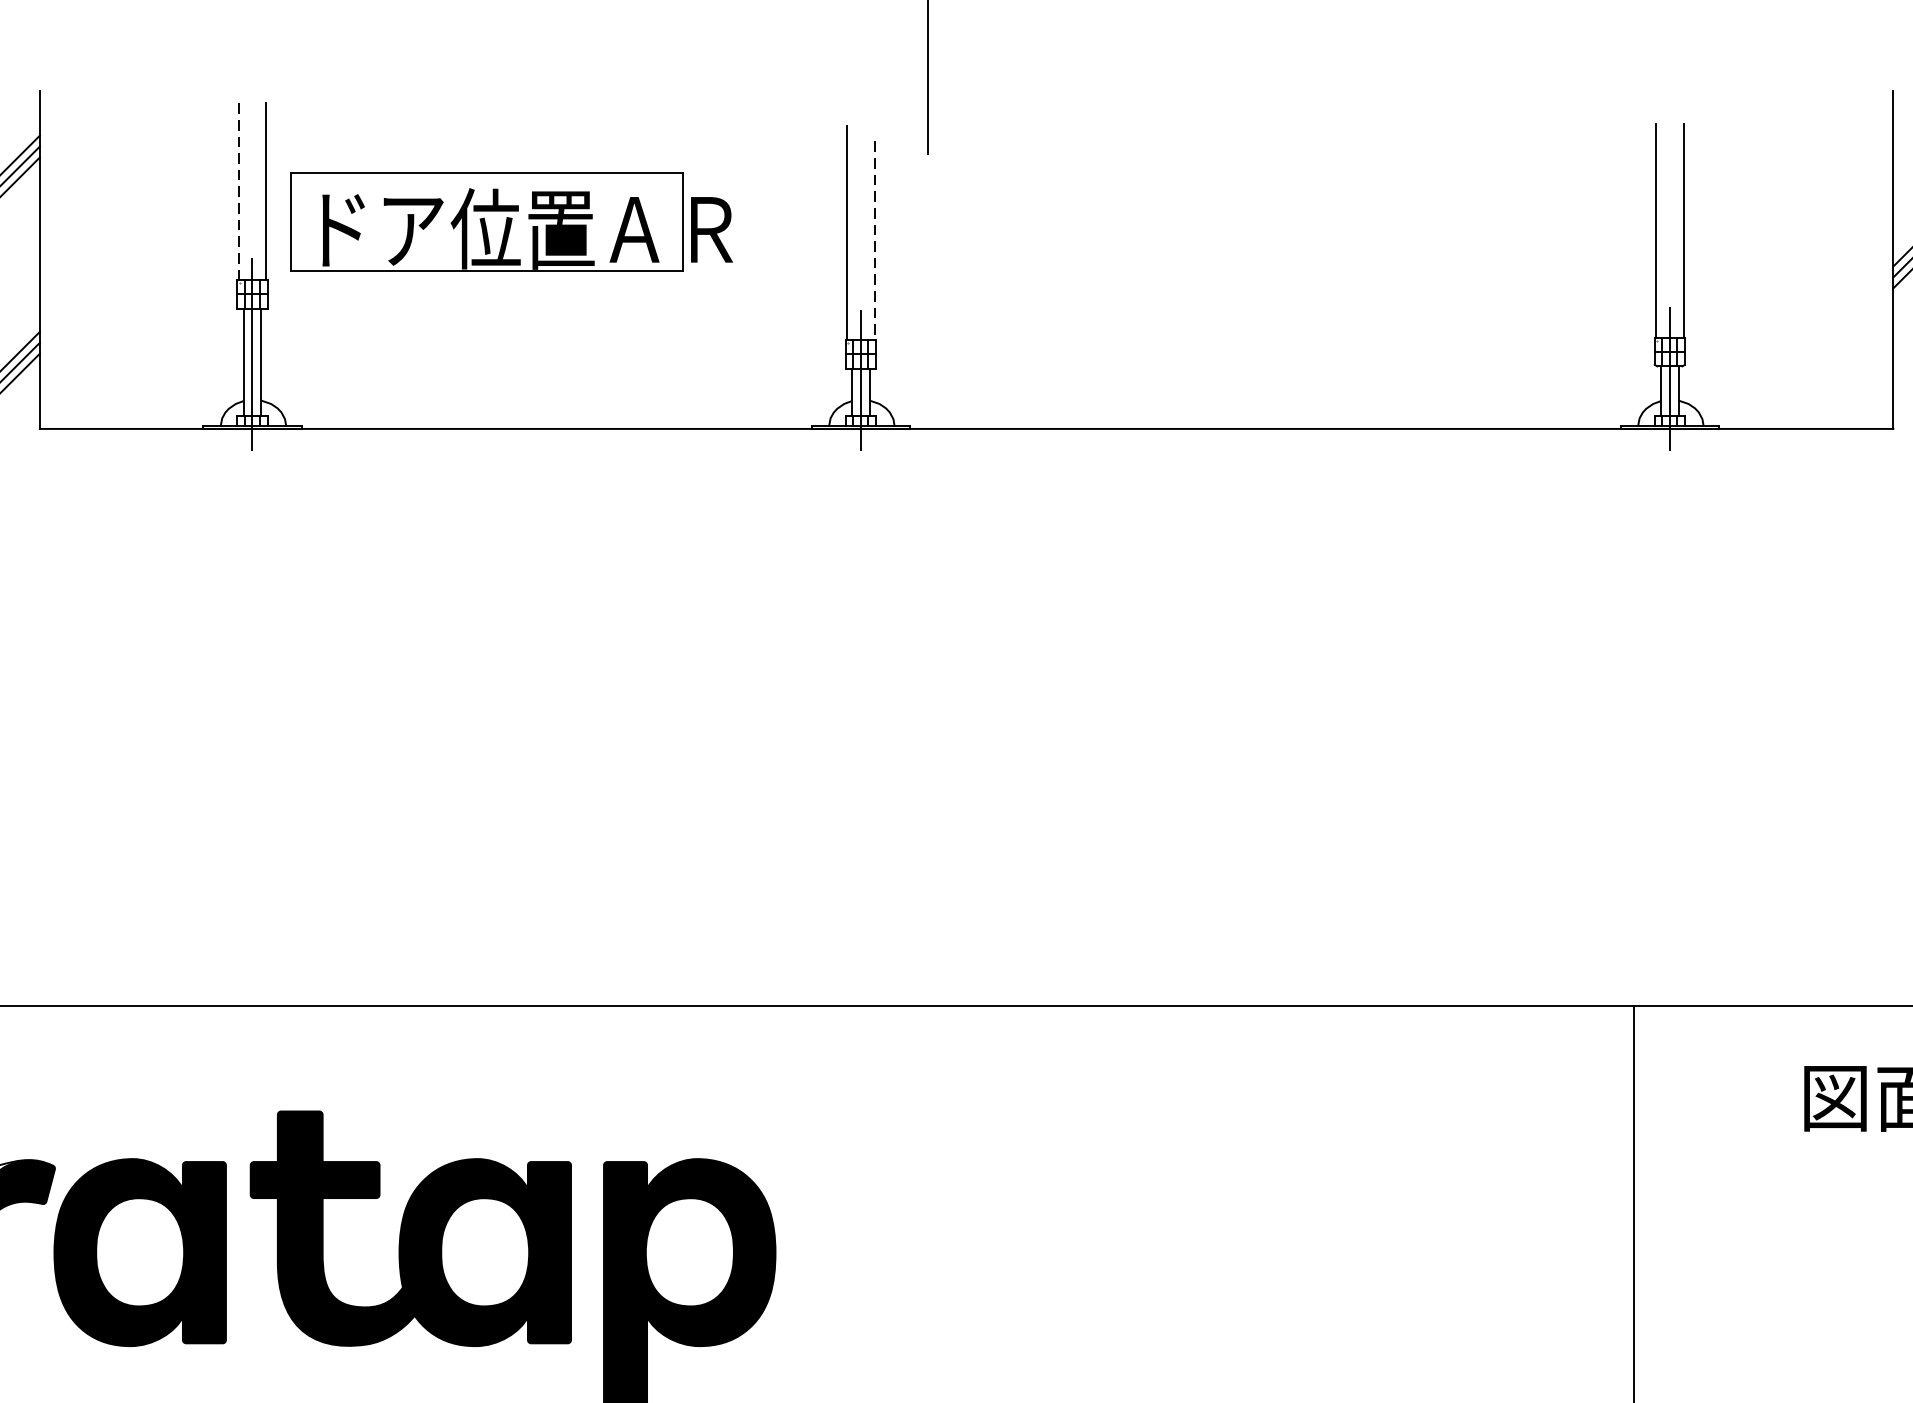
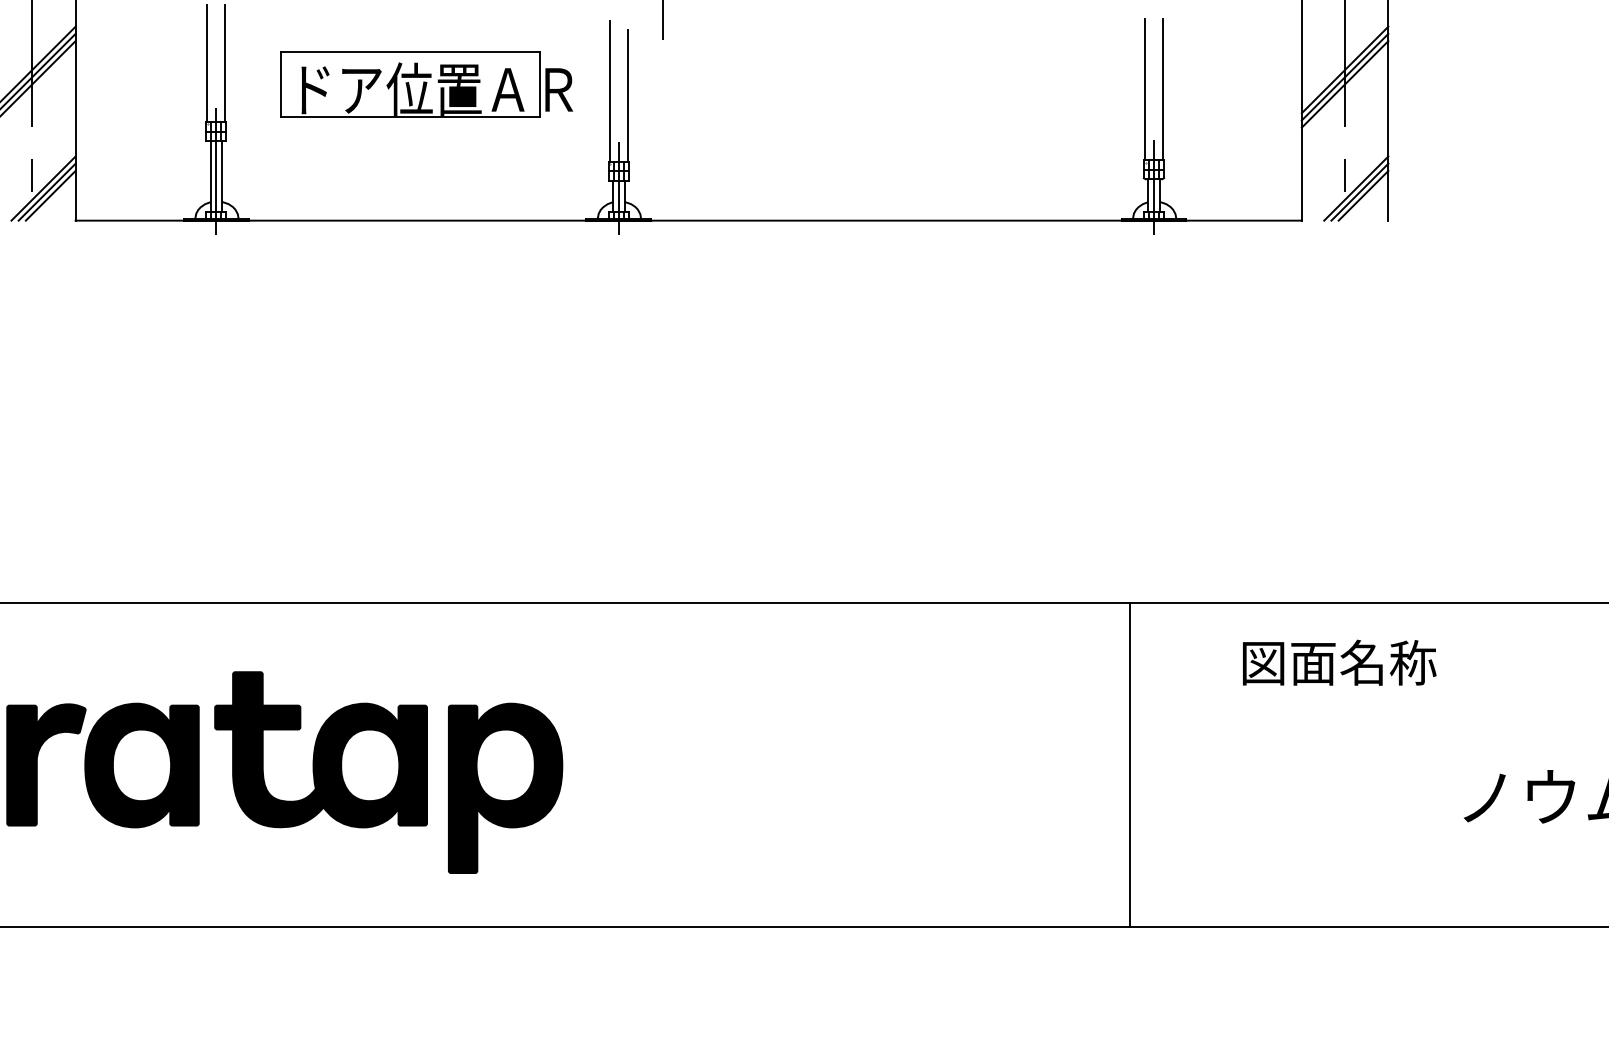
line: (239, 191) -> (207, 63), dashed -> solid
part: (511, 221) -> (426, 84), moved
line: (874, 241) -> (627, 96), dashed -> solid

